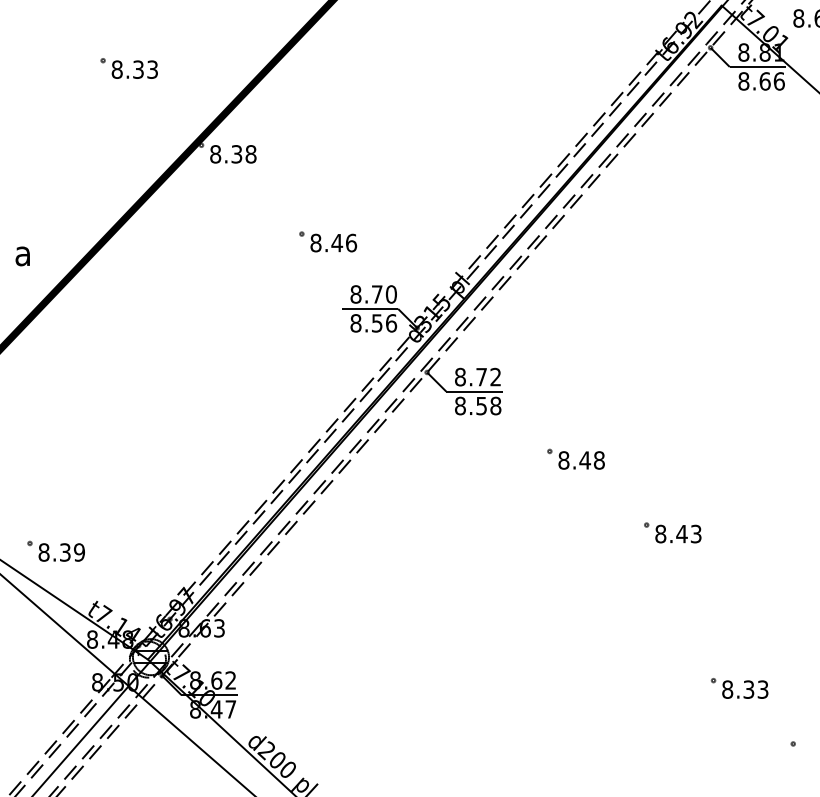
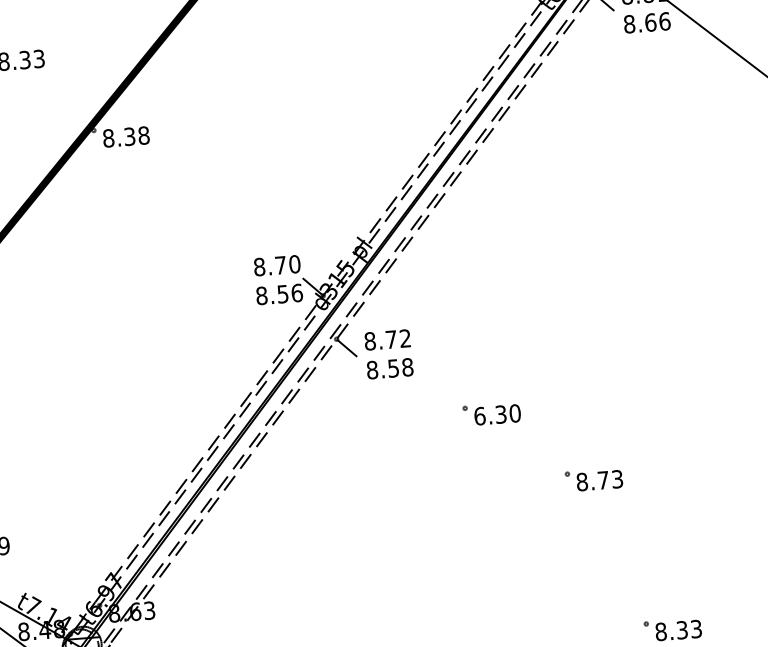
line: (757, 67) -> (642, 9), removed
part: (328, 241) -> (227, 216), removed
line: (369, 308) -> (274, 280), removed
line: (474, 391) -> (385, 354), removed
text: (581, 460) -> (497, 414), 8.48 -> 6.30
text: (681, 534) -> (602, 480), 8.43 -> 8.73

